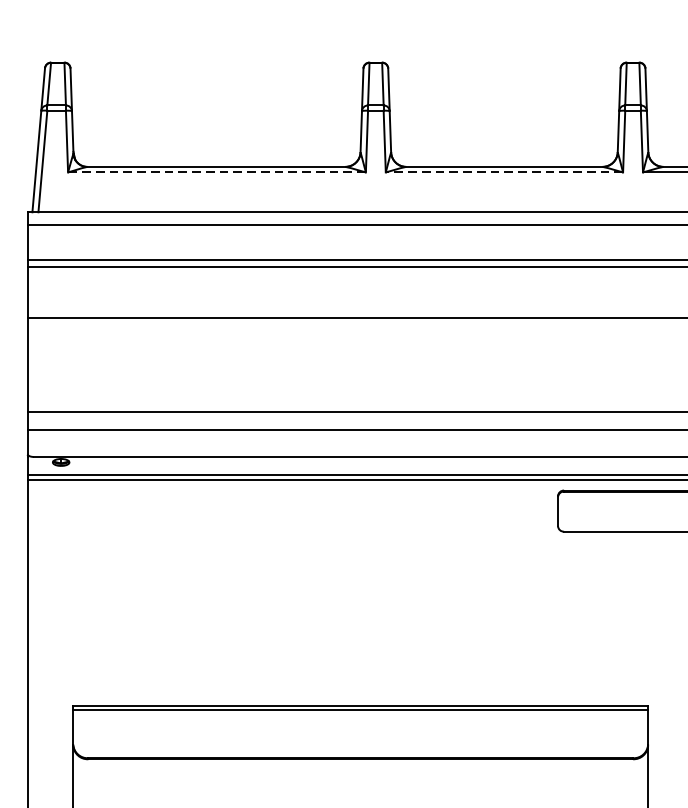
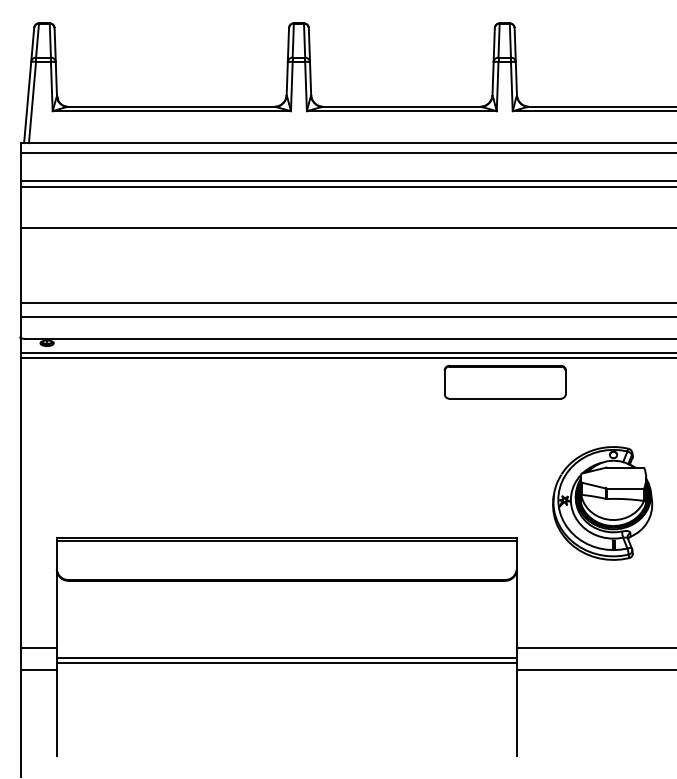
line: (216, 172) -> (171, 111), dashed -> solid
line: (504, 172) -> (401, 111), dashed -> solid

